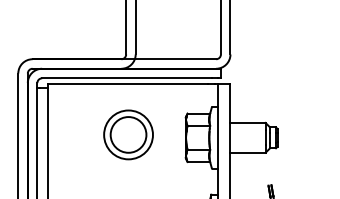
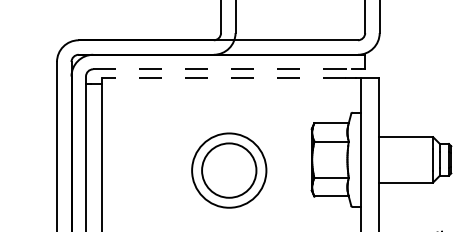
line: (127, 78) -> (223, 69), solid -> dashed
line: (127, 84) -> (223, 78), solid -> dashed
part: (128, 134) -> (229, 169), moved

